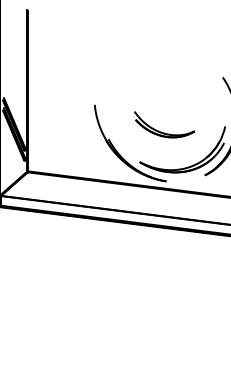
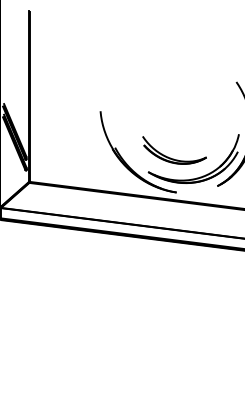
part: (161, 131) -> (171, 157), moved

